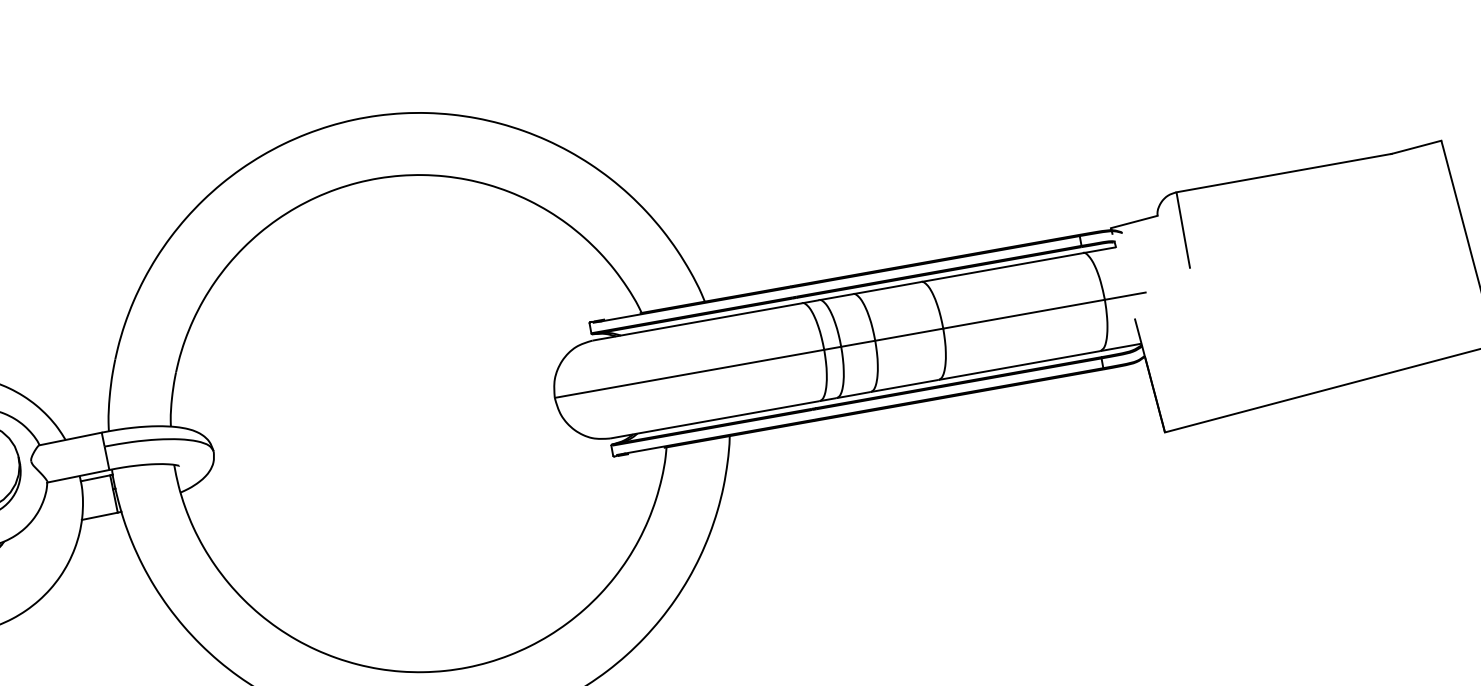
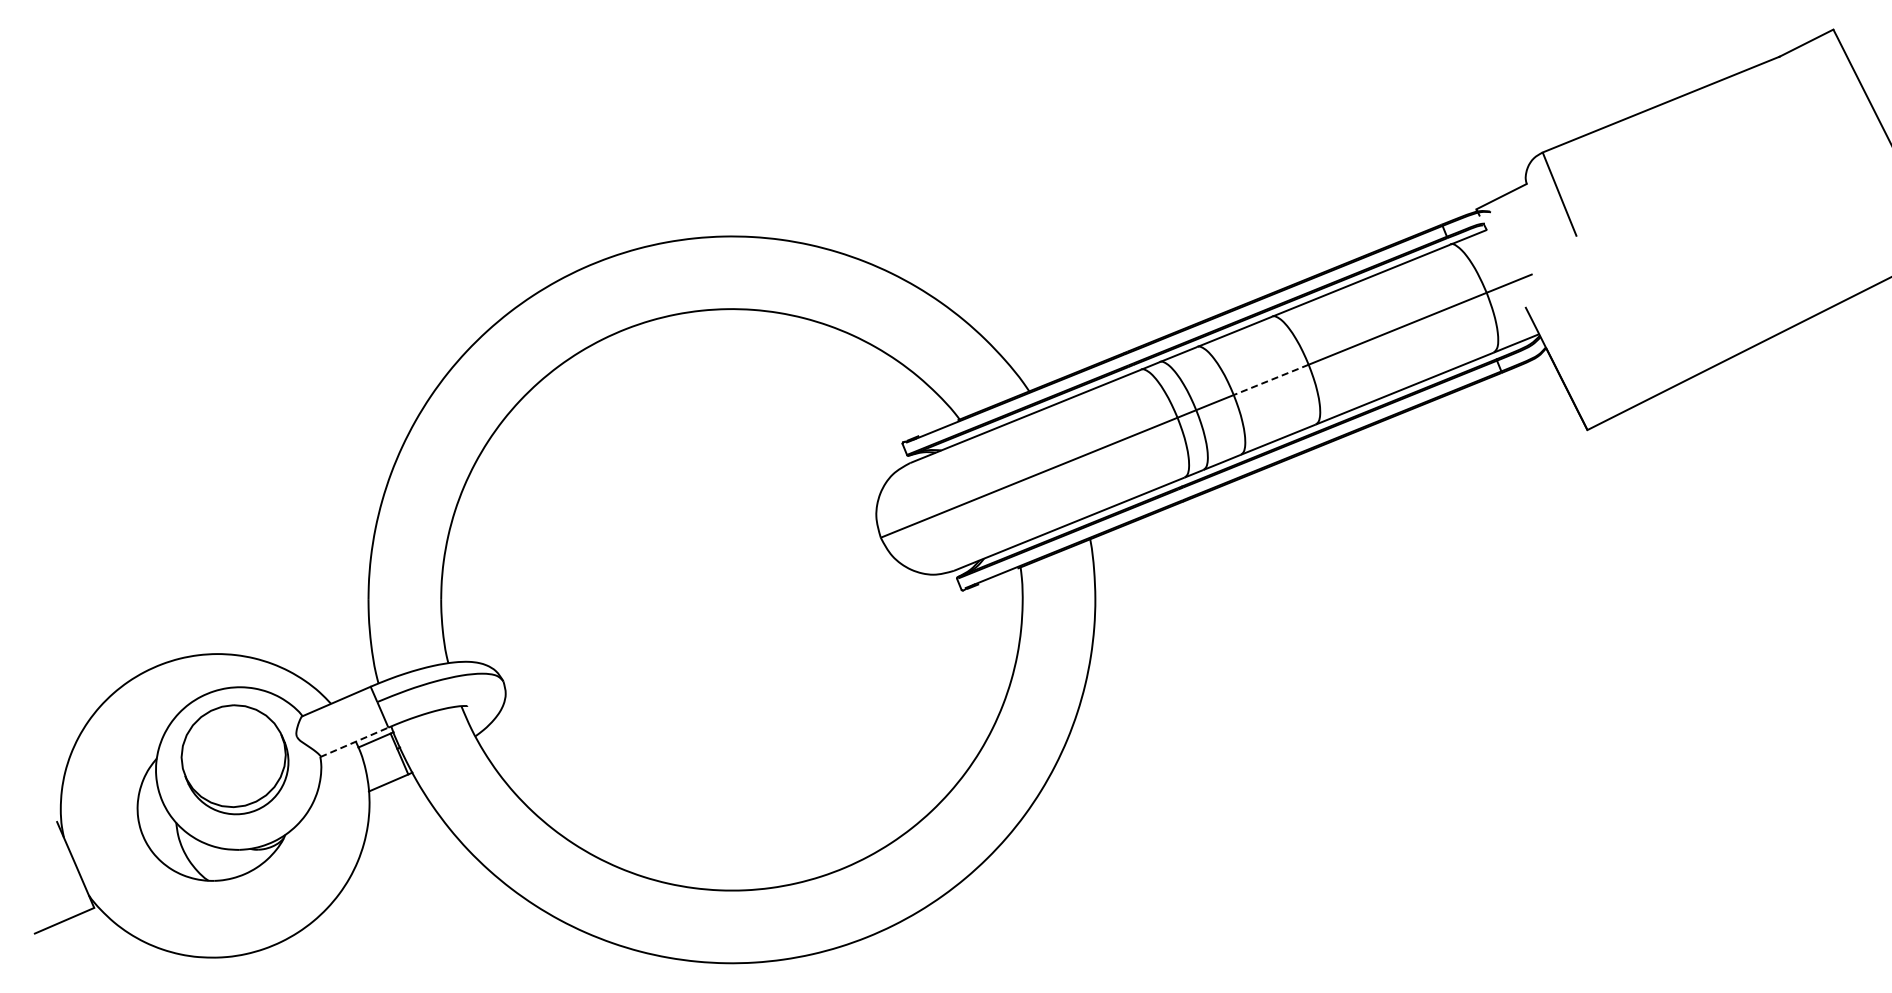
line: (908, 335) -> (1270, 380), solid -> dashed
line: (78, 476) -> (354, 742), solid -> dashed

